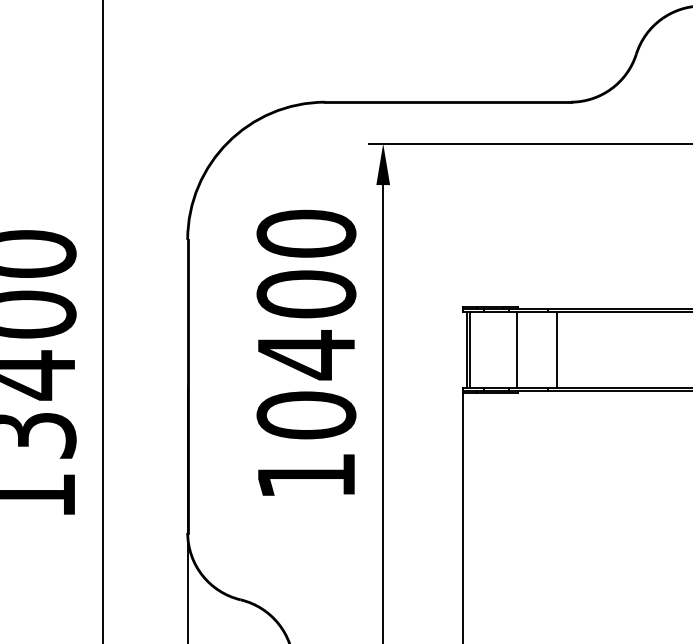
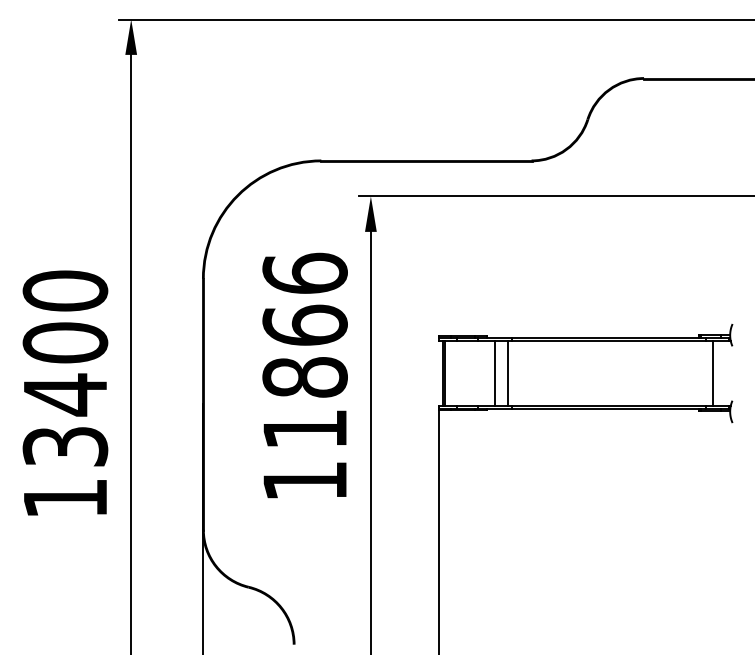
text: (305, 323) -> (304, 350), 10400 -> 11866
line: (516, 350) -> (507, 373), moved
line: (556, 350) -> (495, 373), moved

